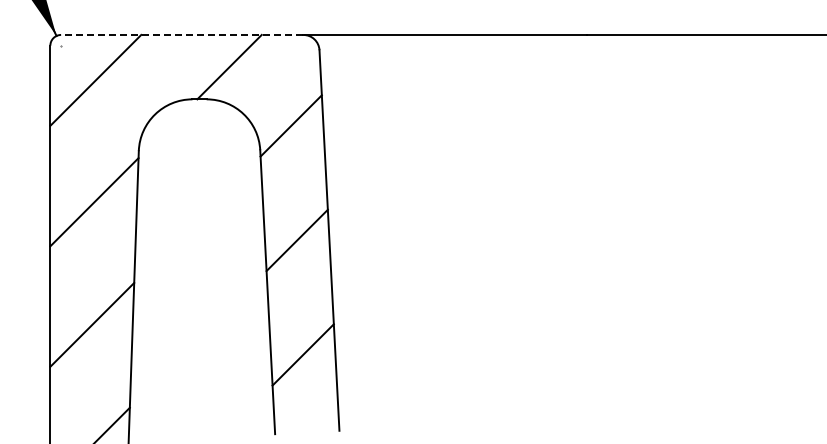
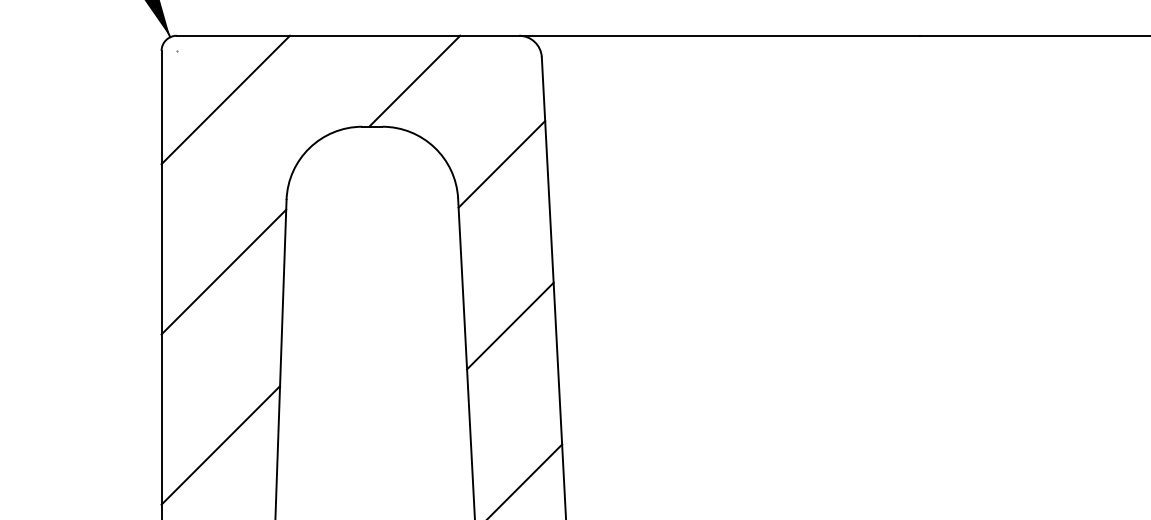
line: (181, 34) -> (346, 35), dashed -> solid

